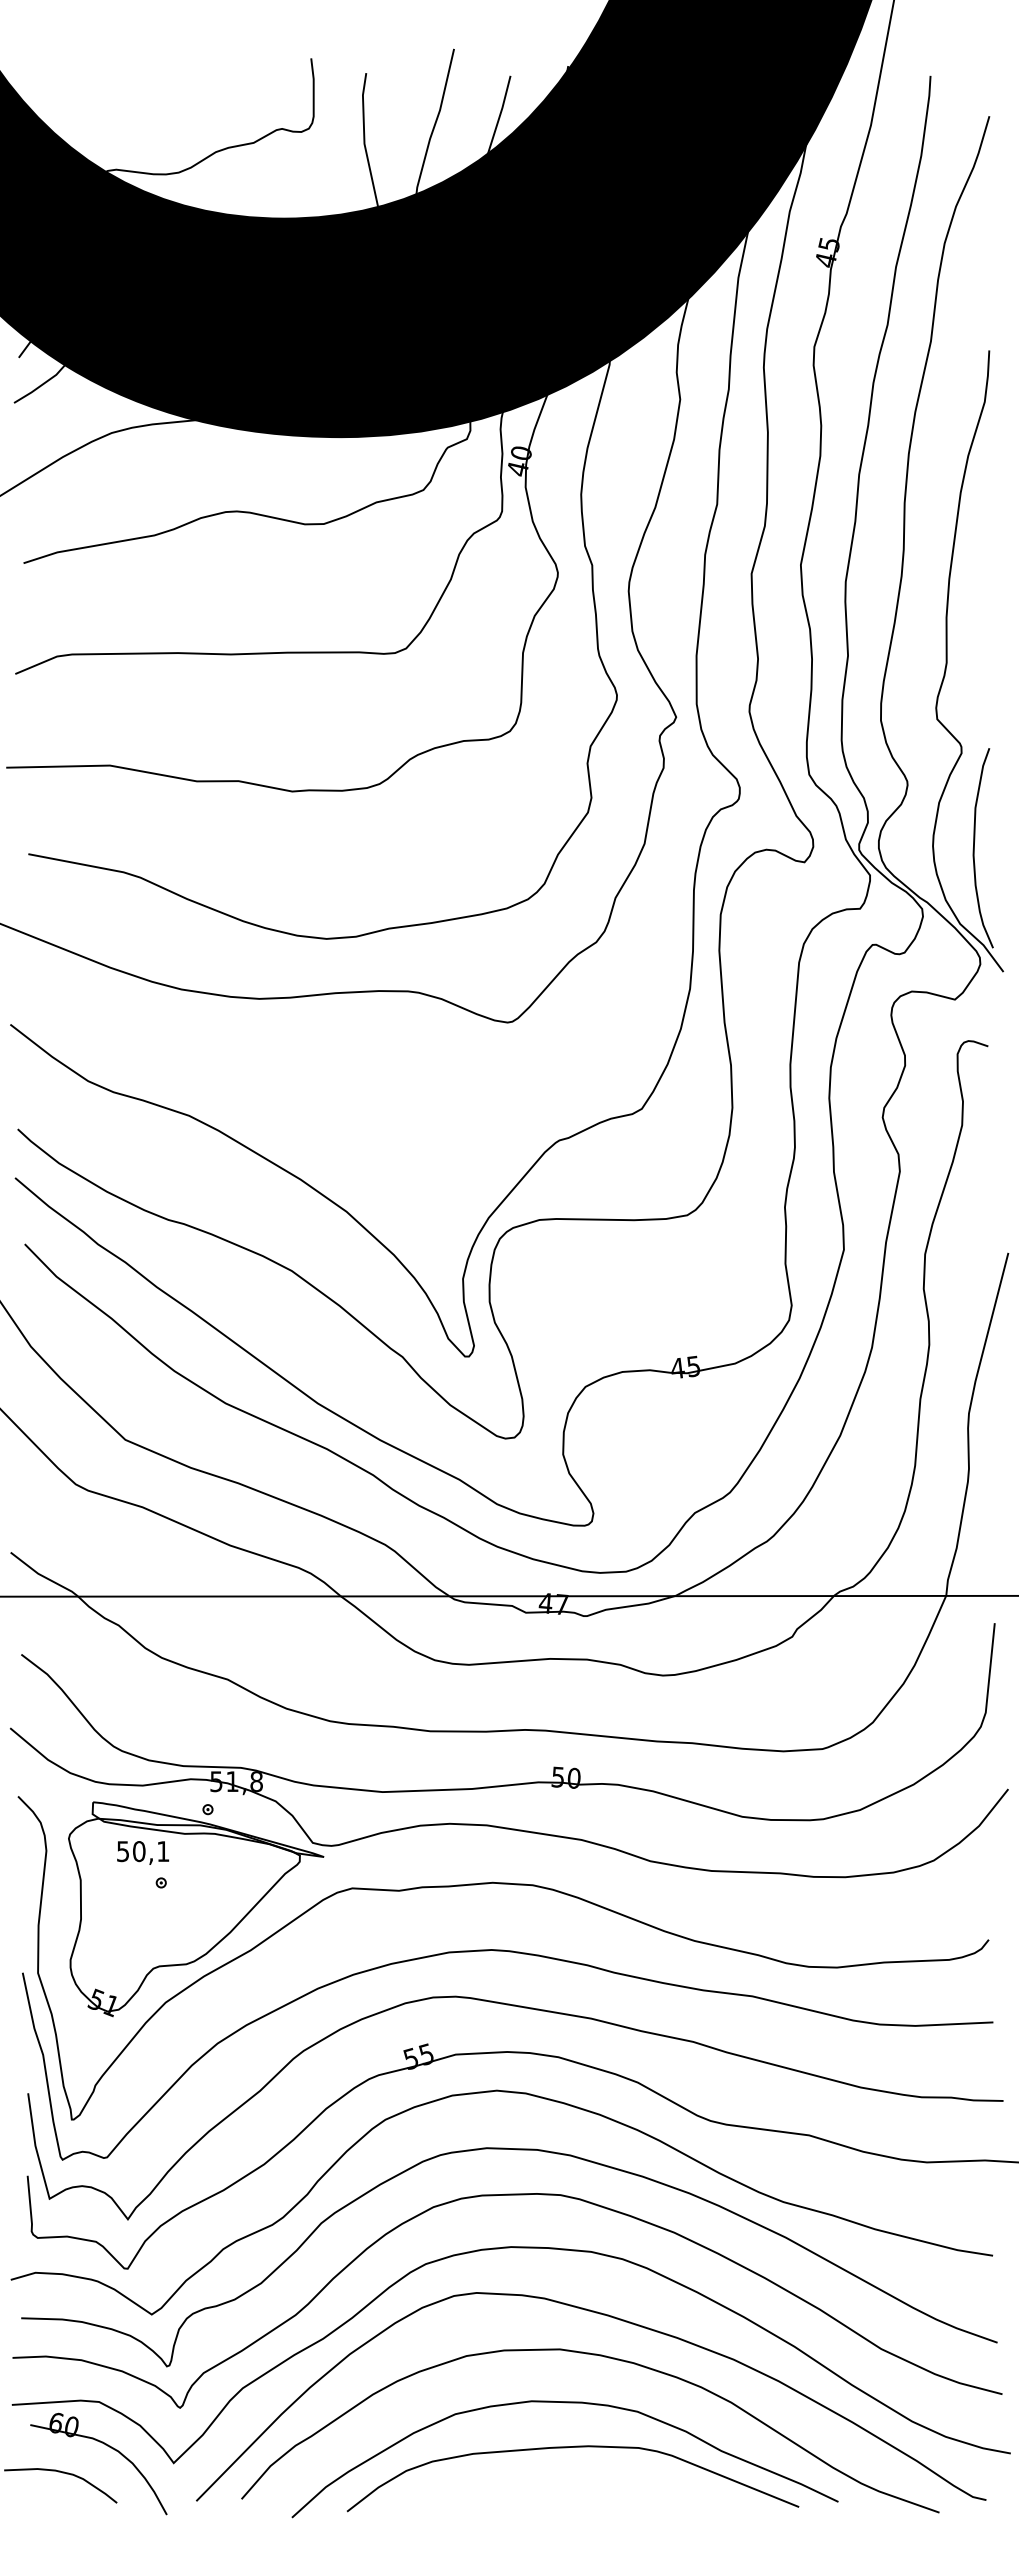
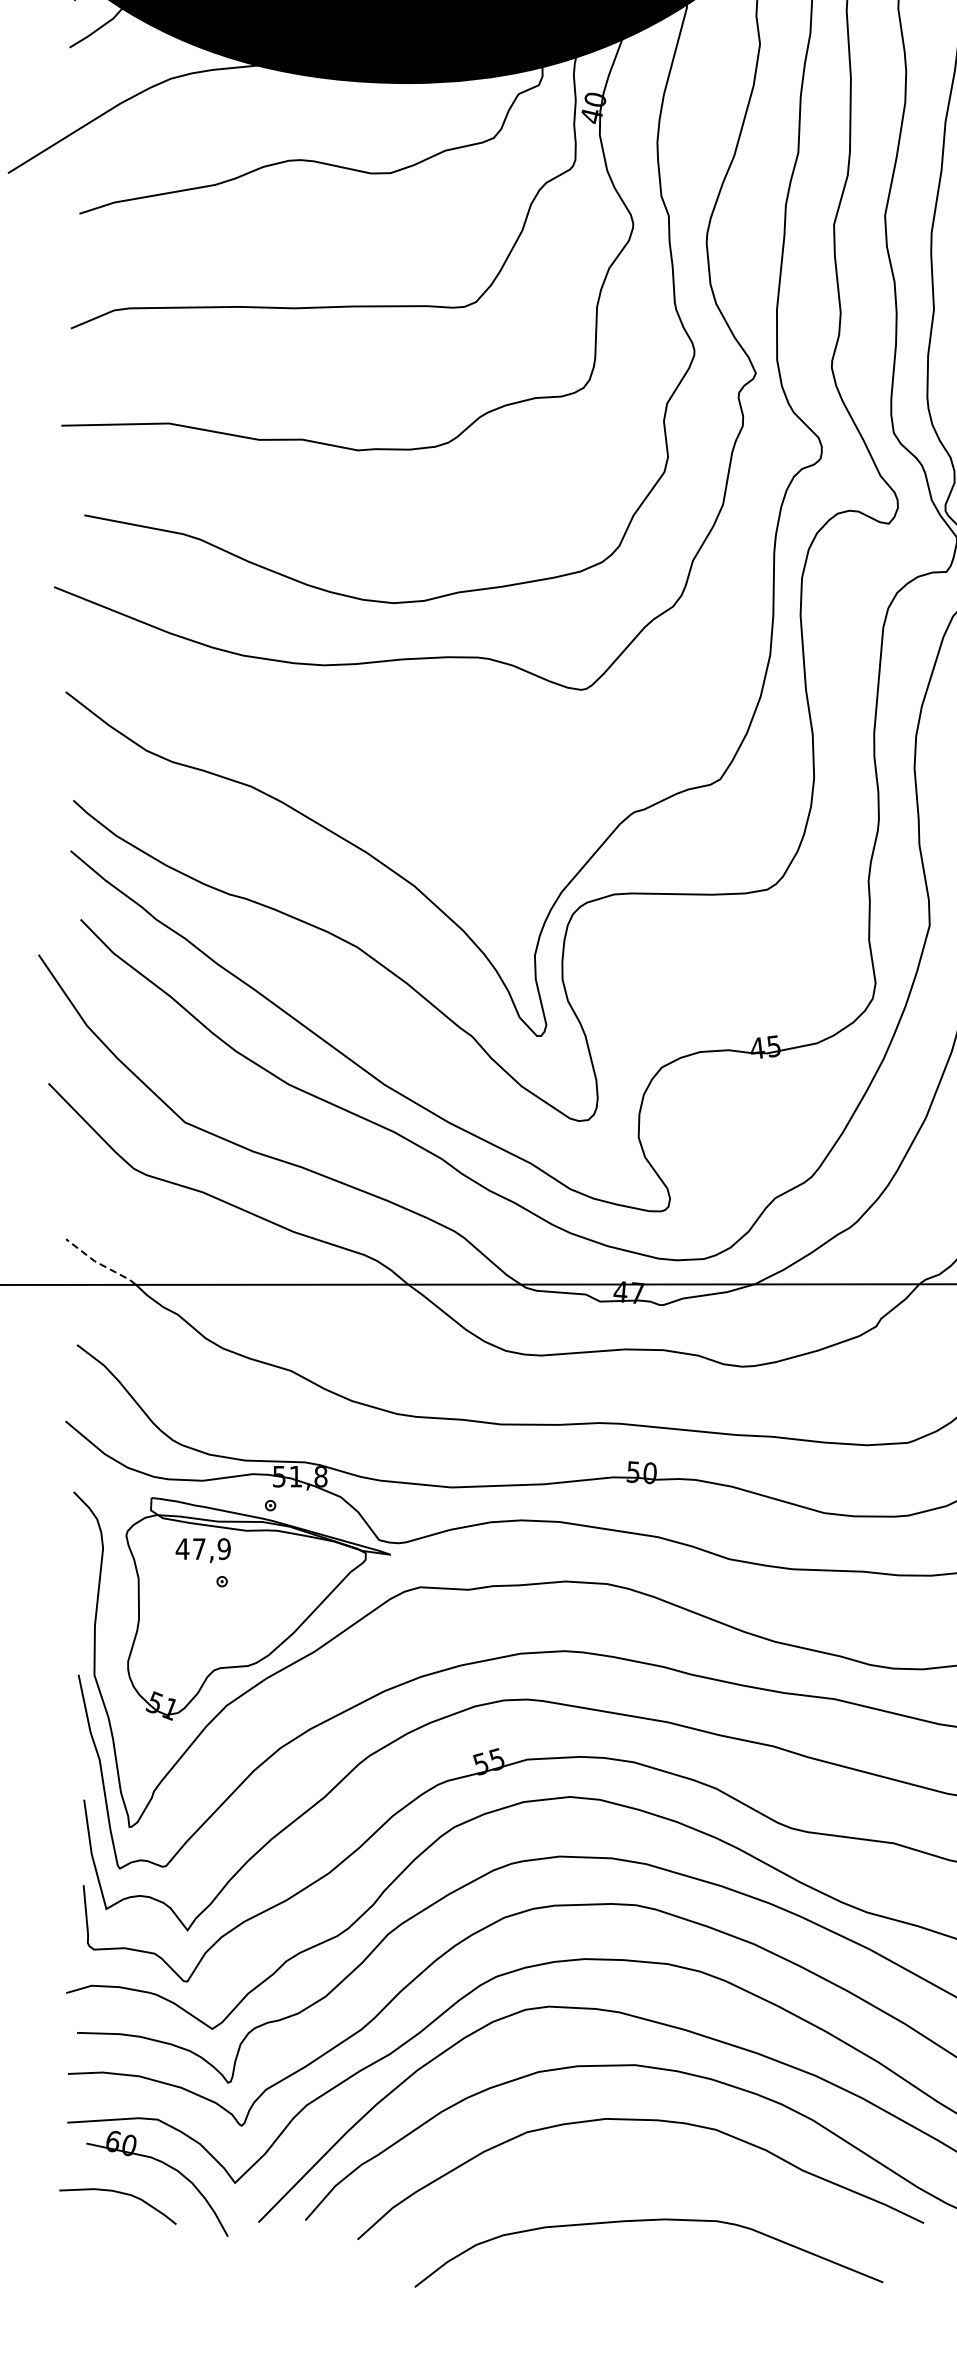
line: (43, 1576) -> (100, 1264), solid -> dashed
text: (142, 1851) -> (202, 1549), 50,1 -> 47,9
curve: (567, 2448) -> (643, 2221), moved

